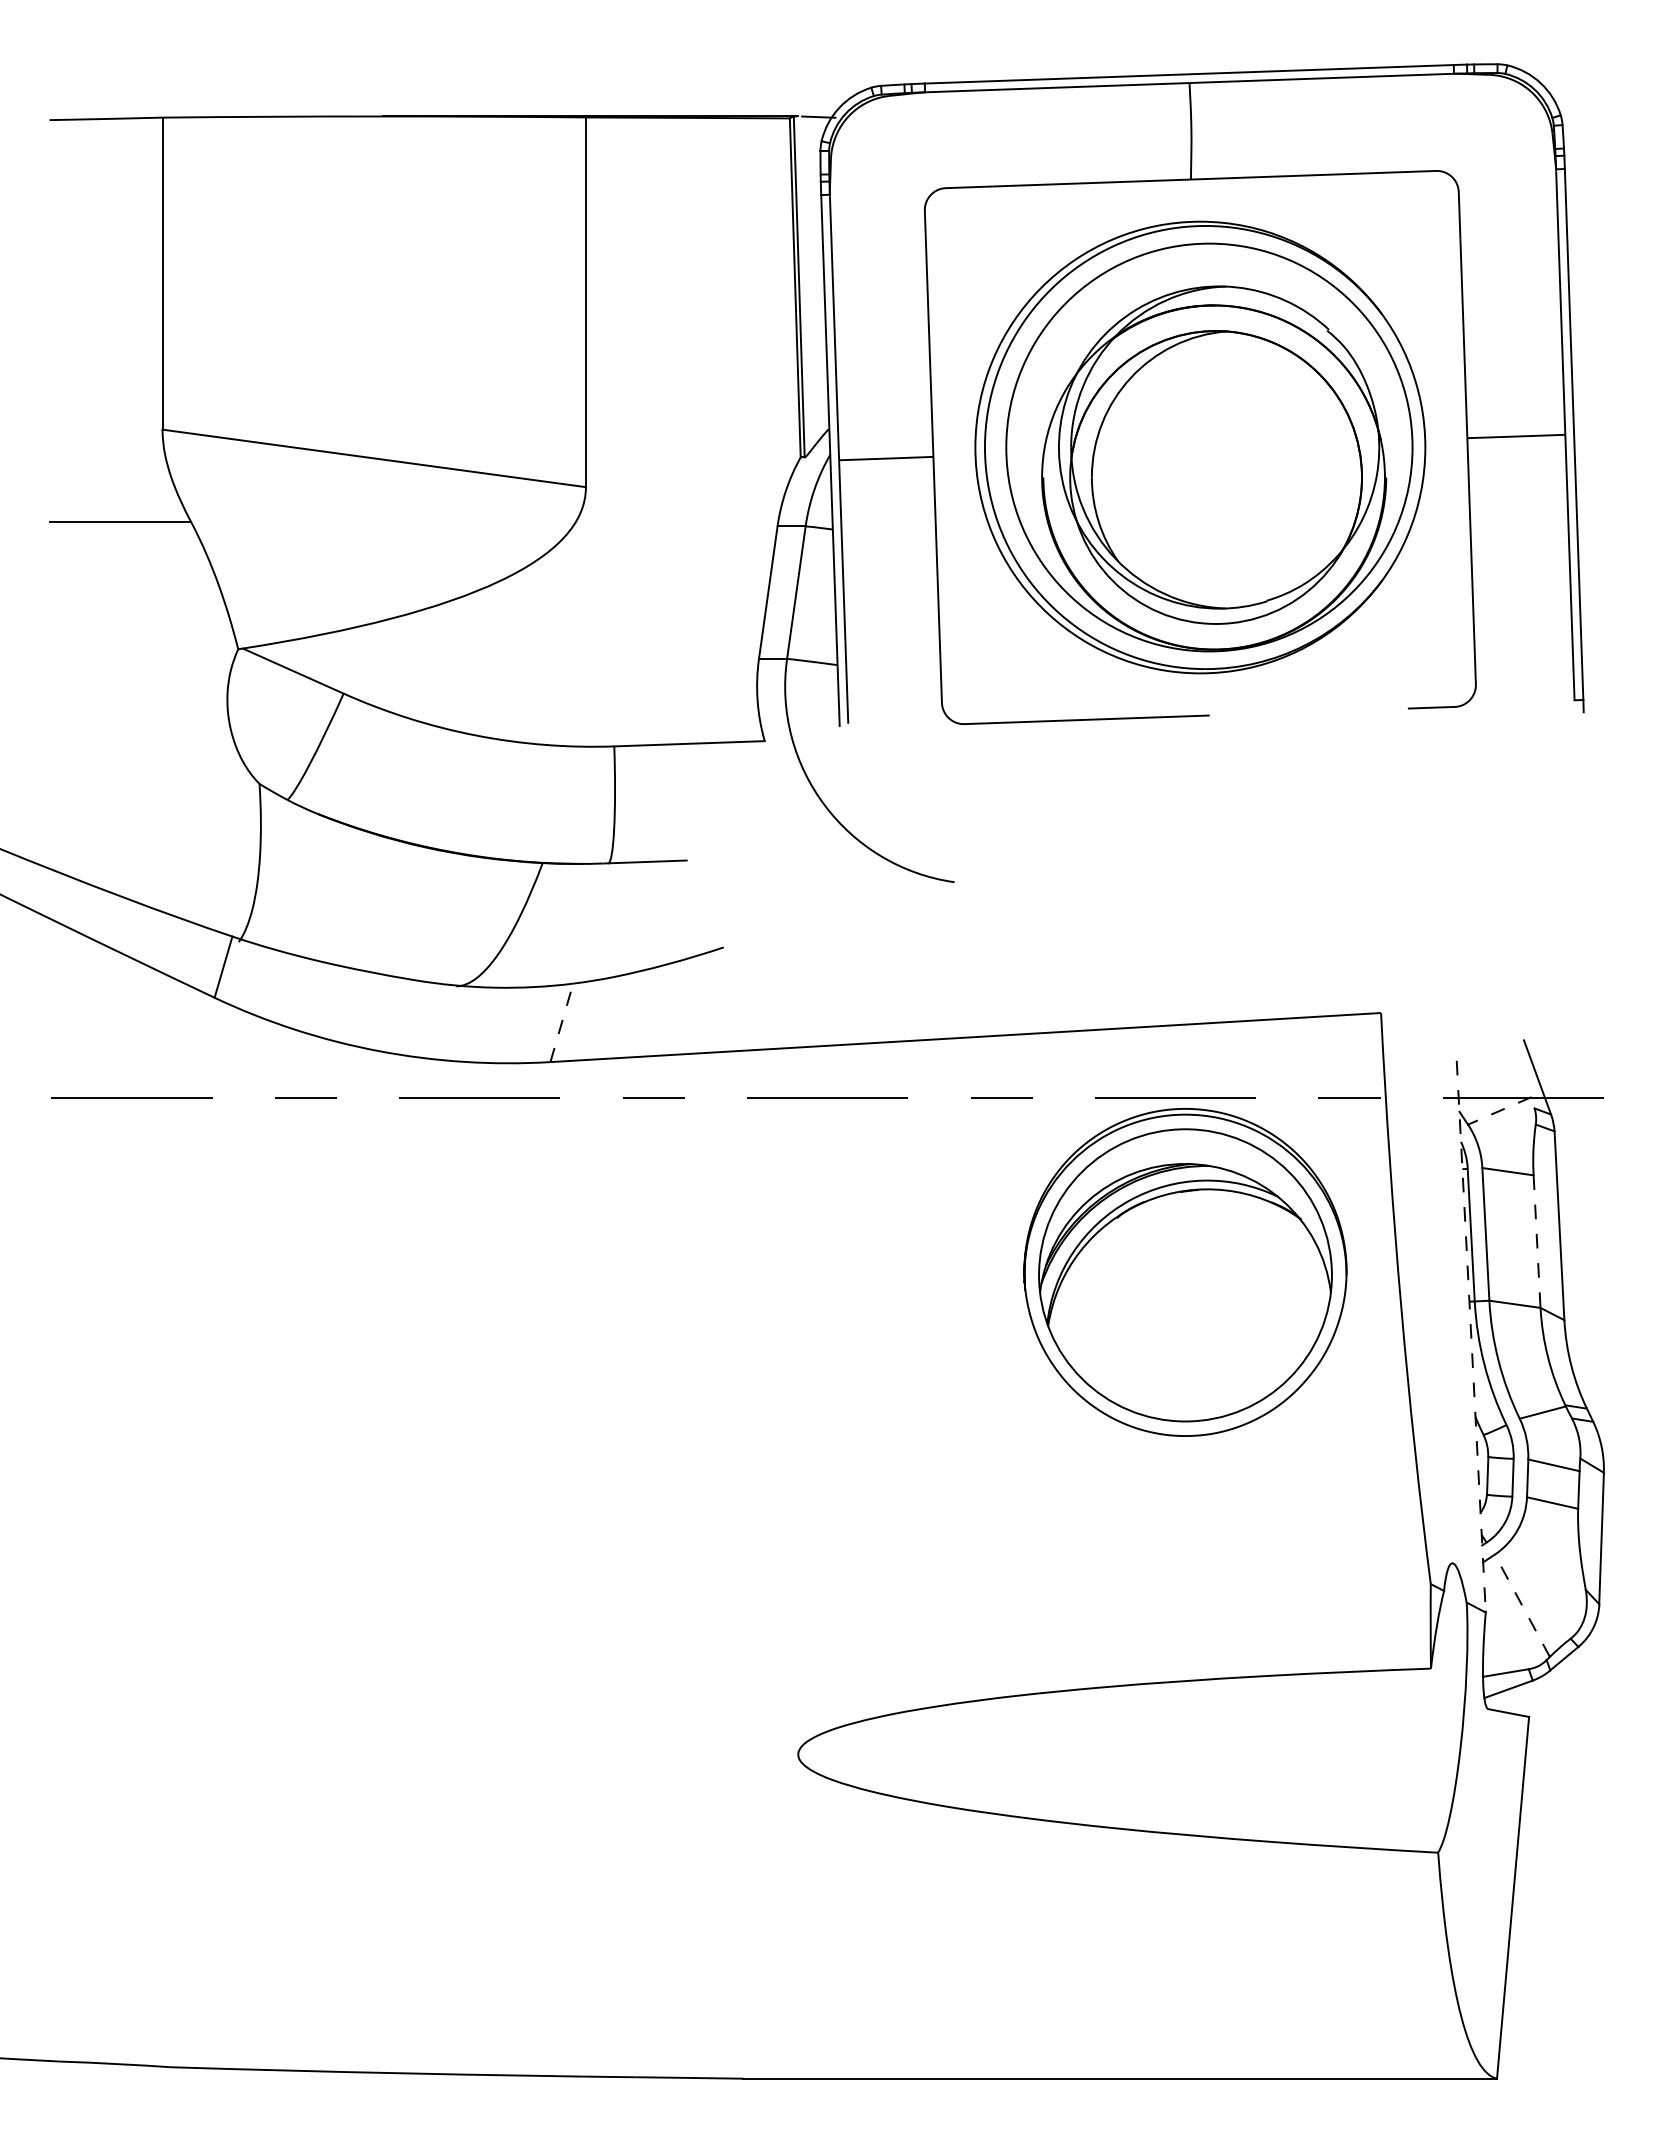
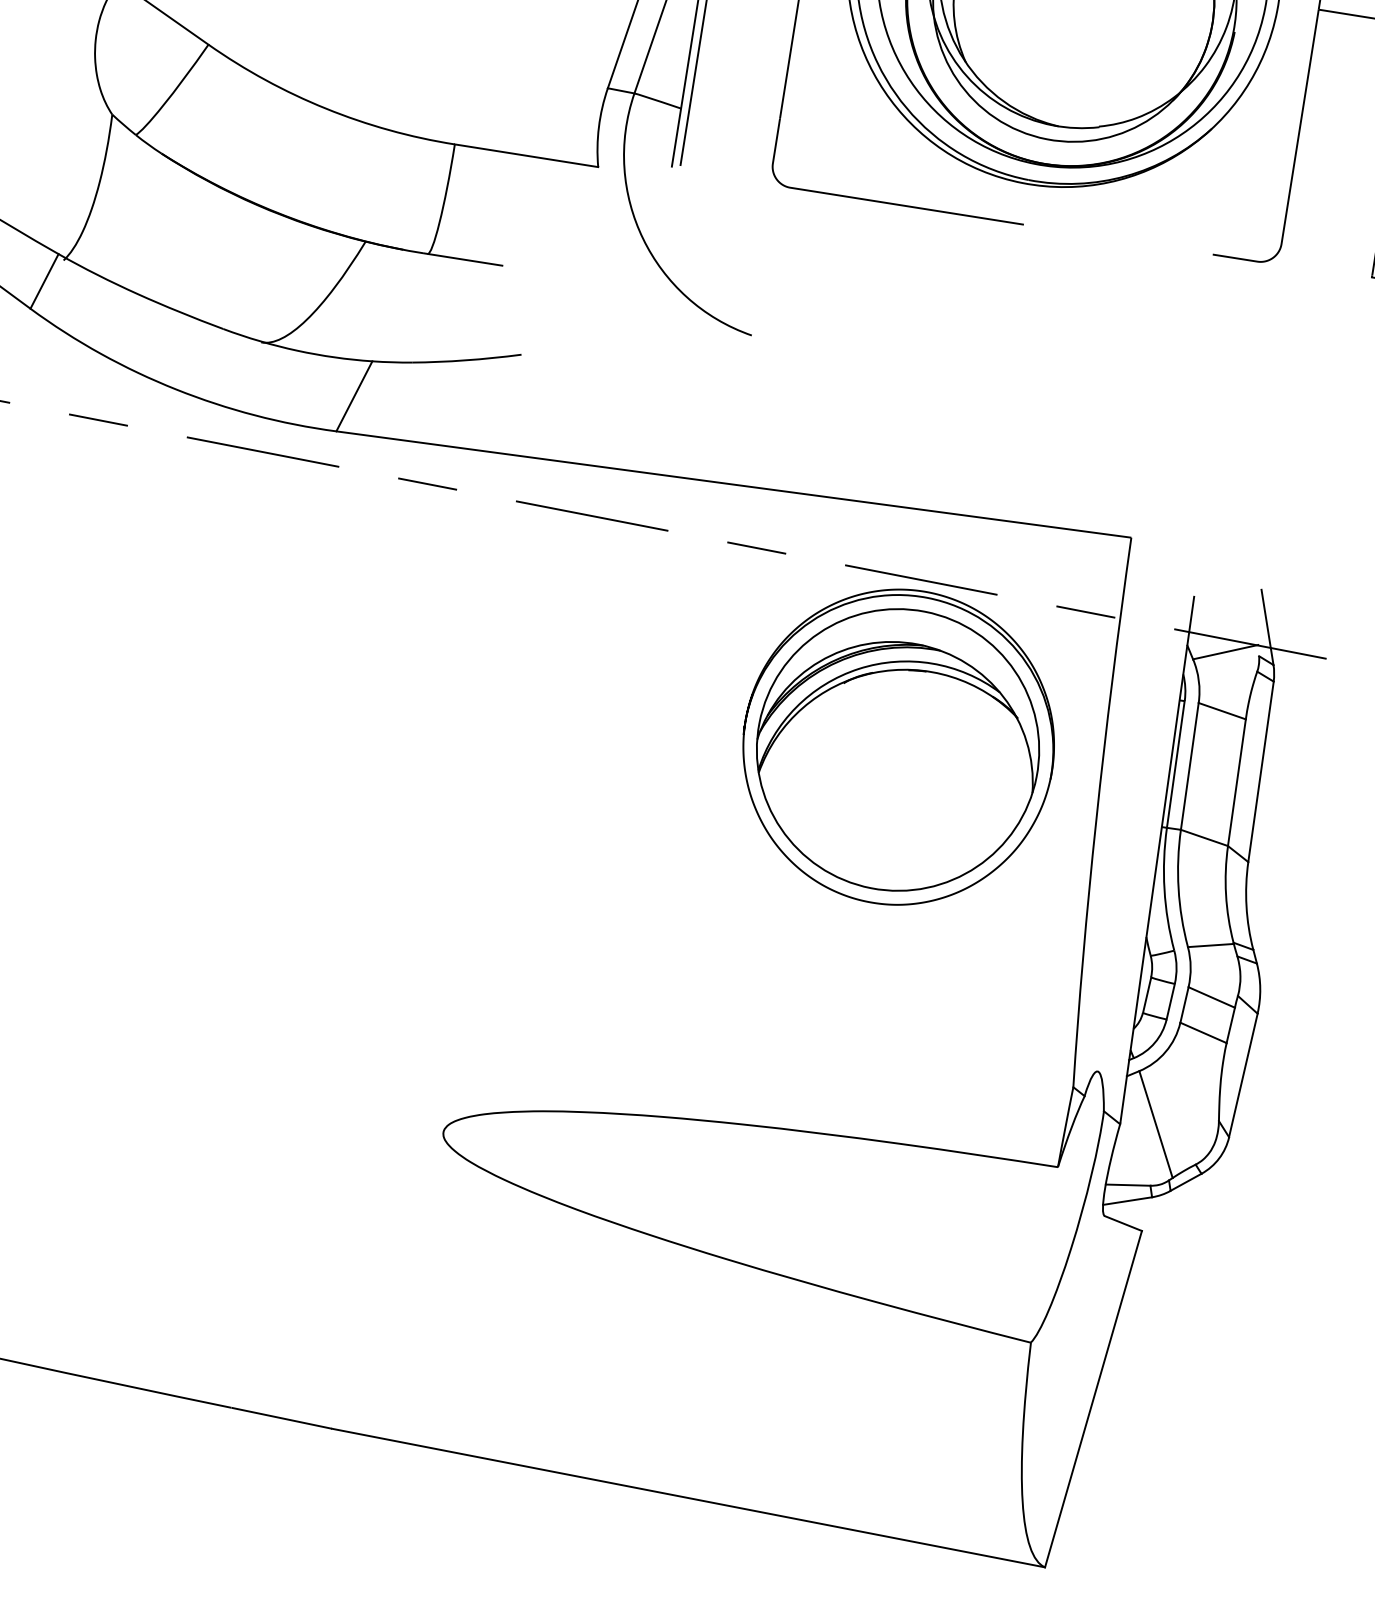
line: (561, 1022) -> (354, 395), dashed -> solid
line: (1499, 1110) -> (1225, 651), dashed -> solid
line: (1537, 1242) -> (1237, 783), dashed -> solid
line: (1471, 1336) -> (1157, 860), dashed -> solid
line: (1522, 1605) -> (1156, 1124), dashed -> solid

